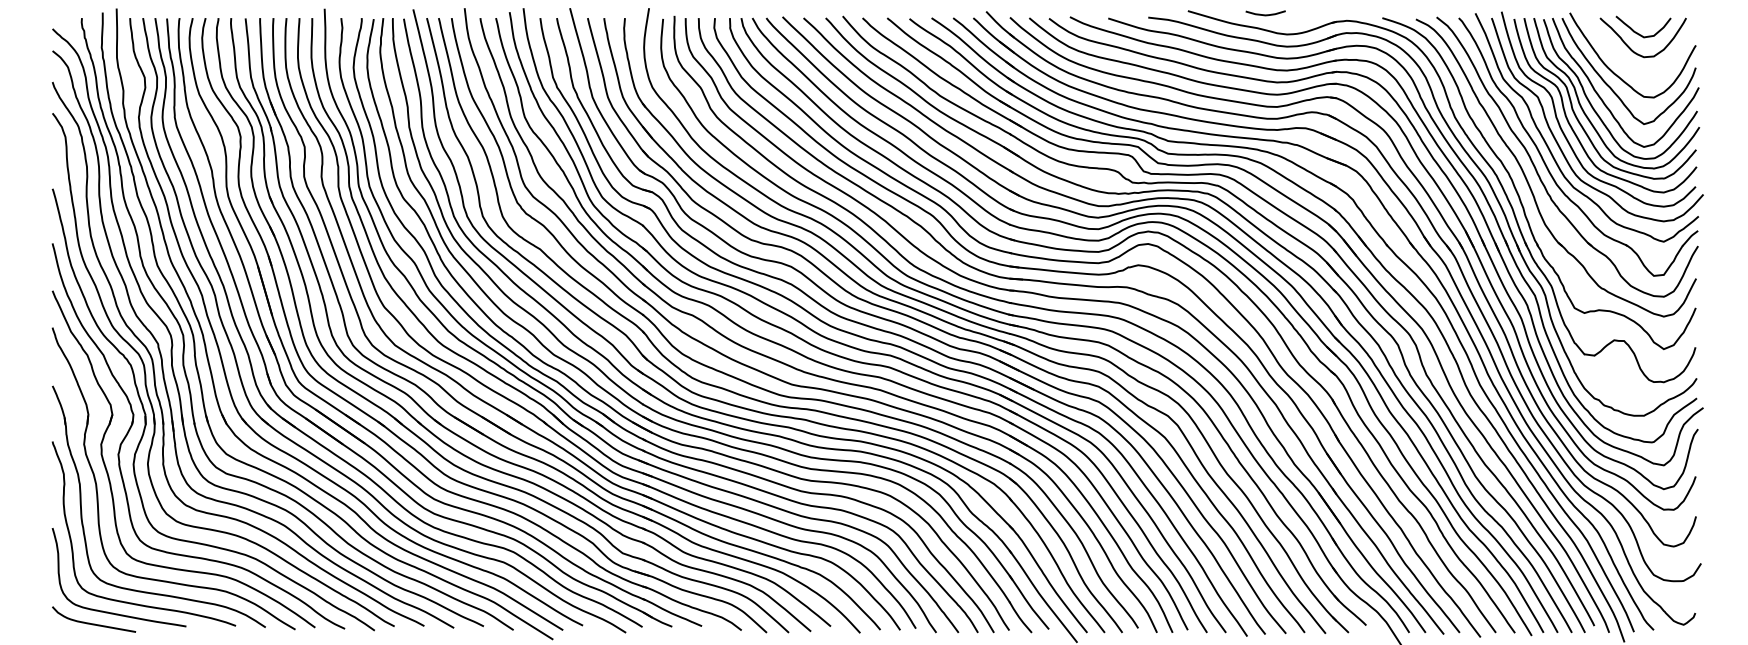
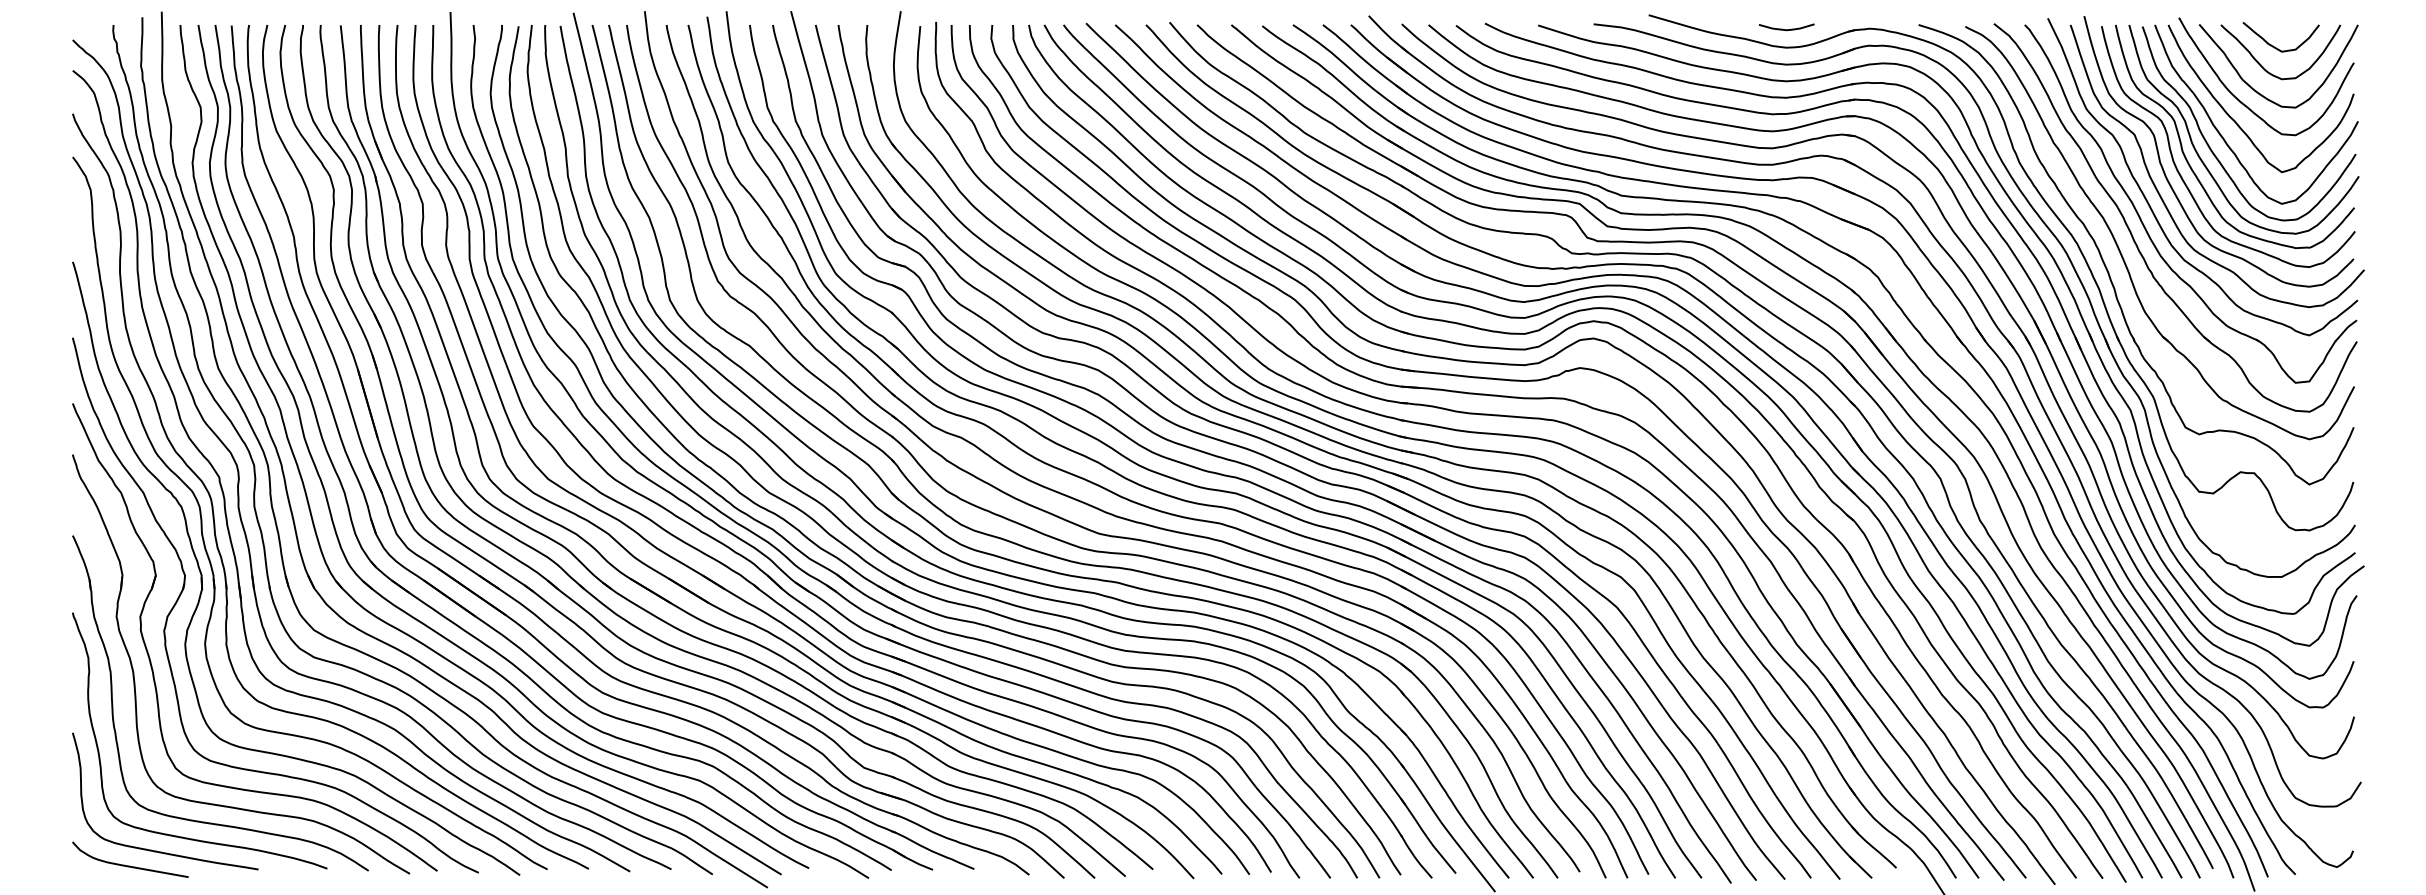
curve: (1265, 14) -> (1786, 29), moved
curve: (1627, 66) -> (2259, 92), added

